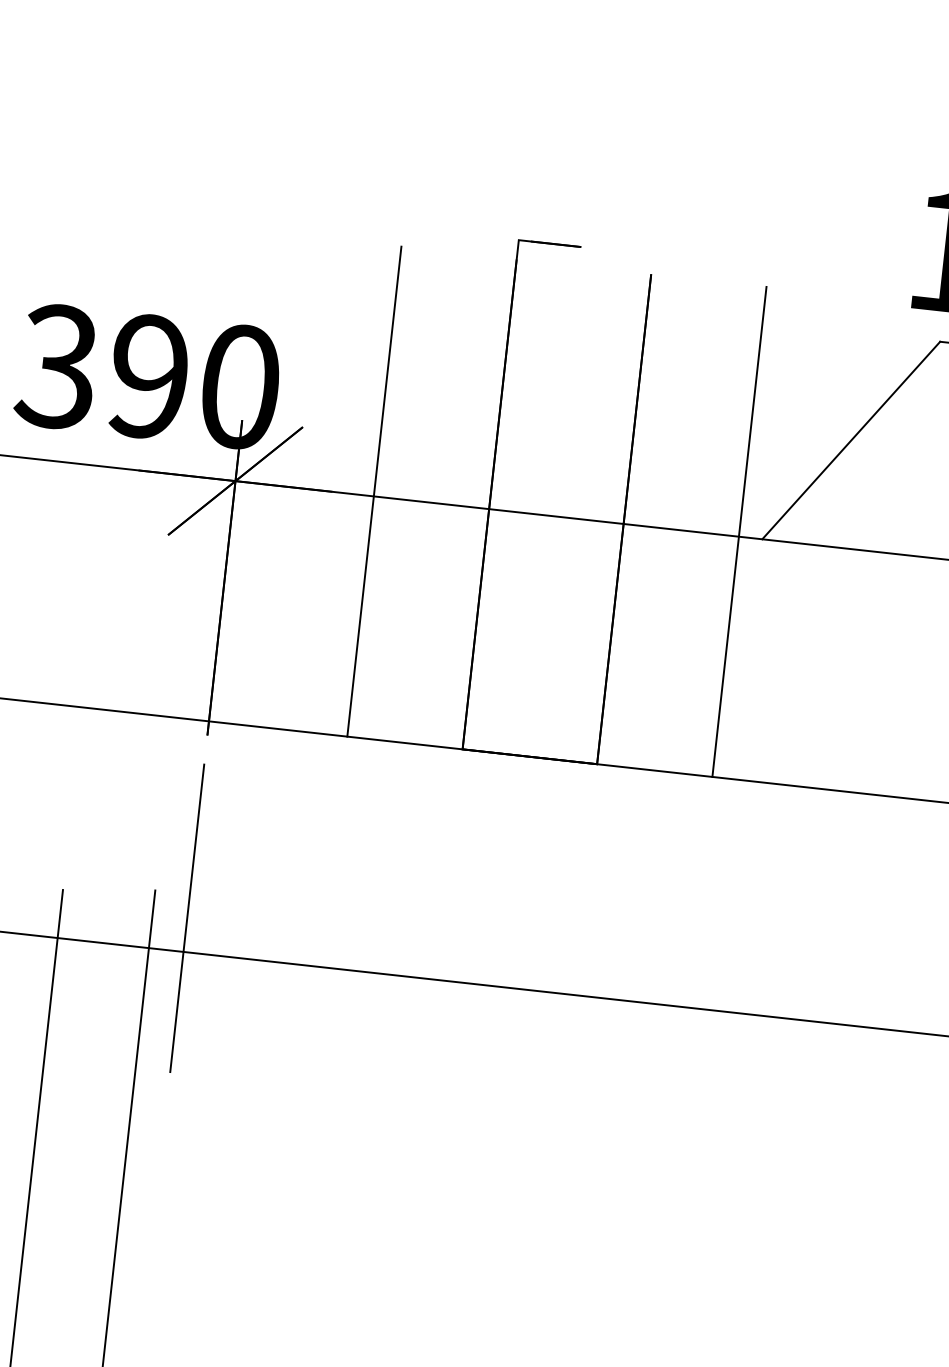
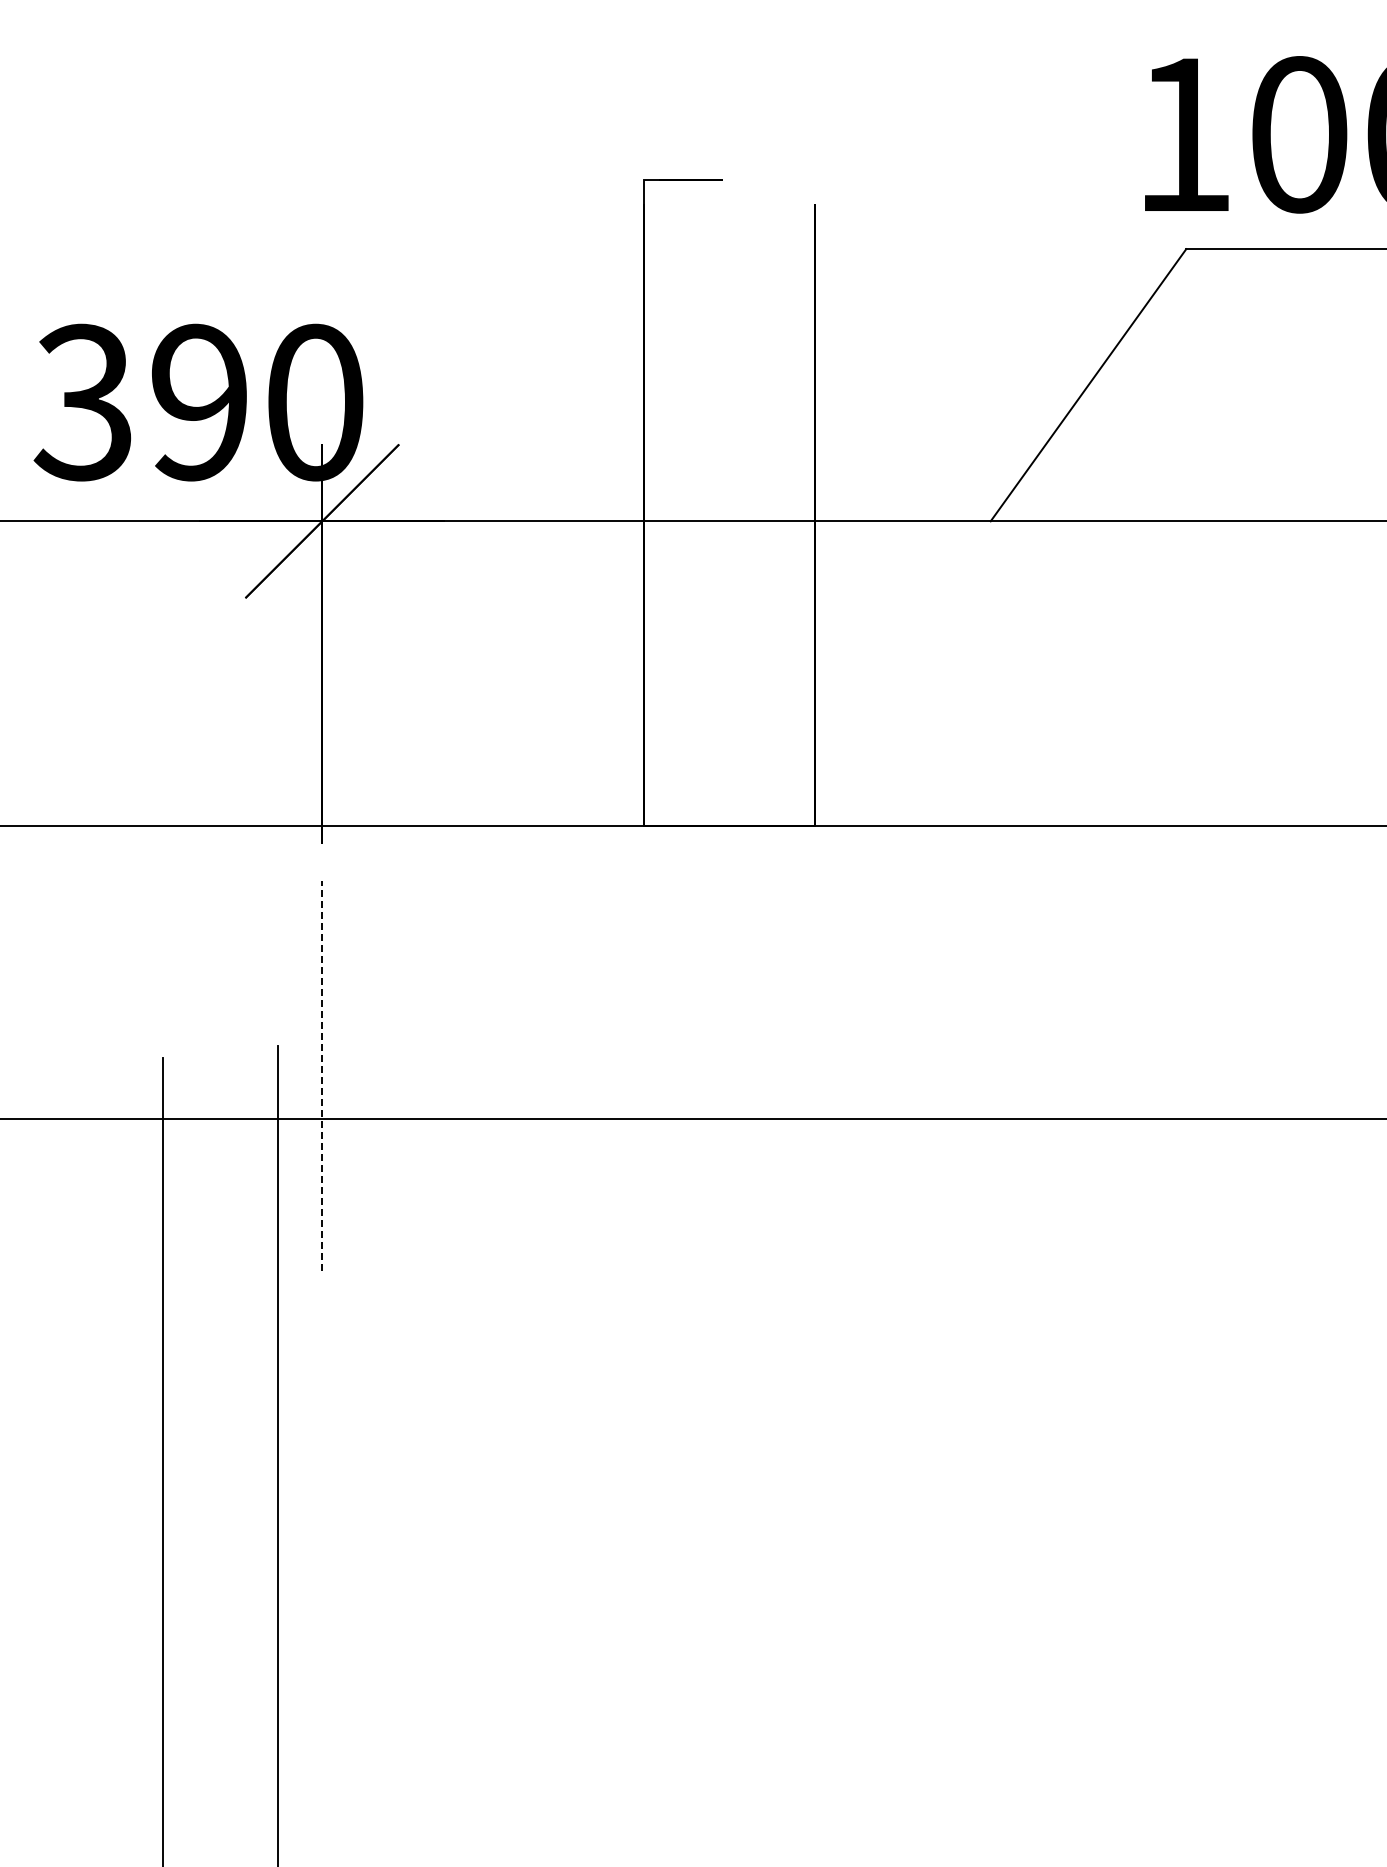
line: (374, 491) -> (497, 515), removed
line: (739, 532) -> (961, 515), removed
line: (187, 917) -> (322, 1075), solid -> dashed

